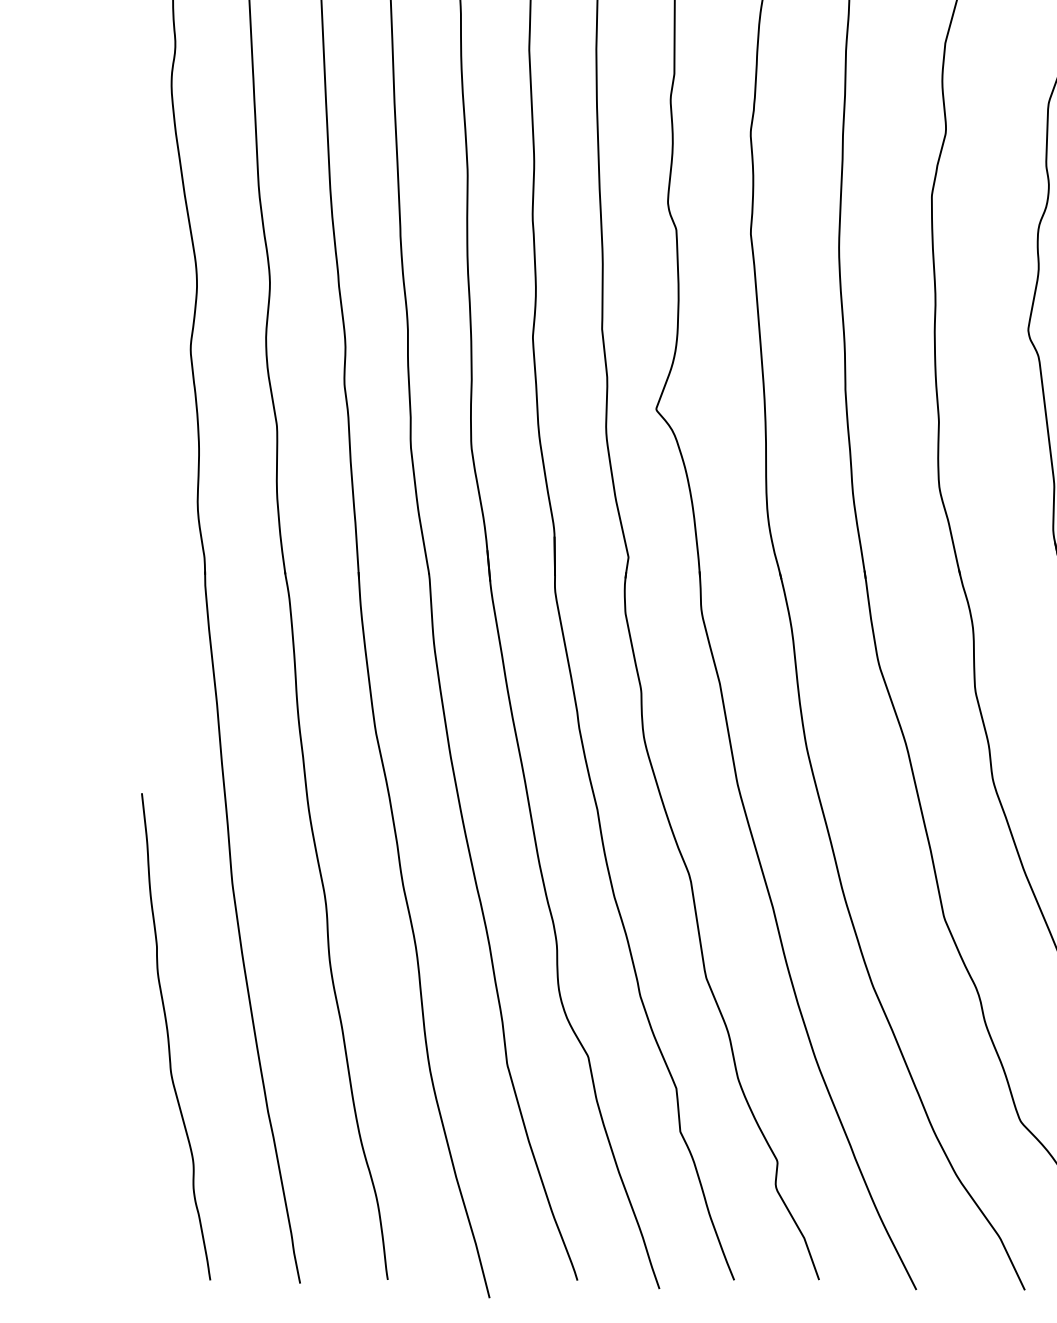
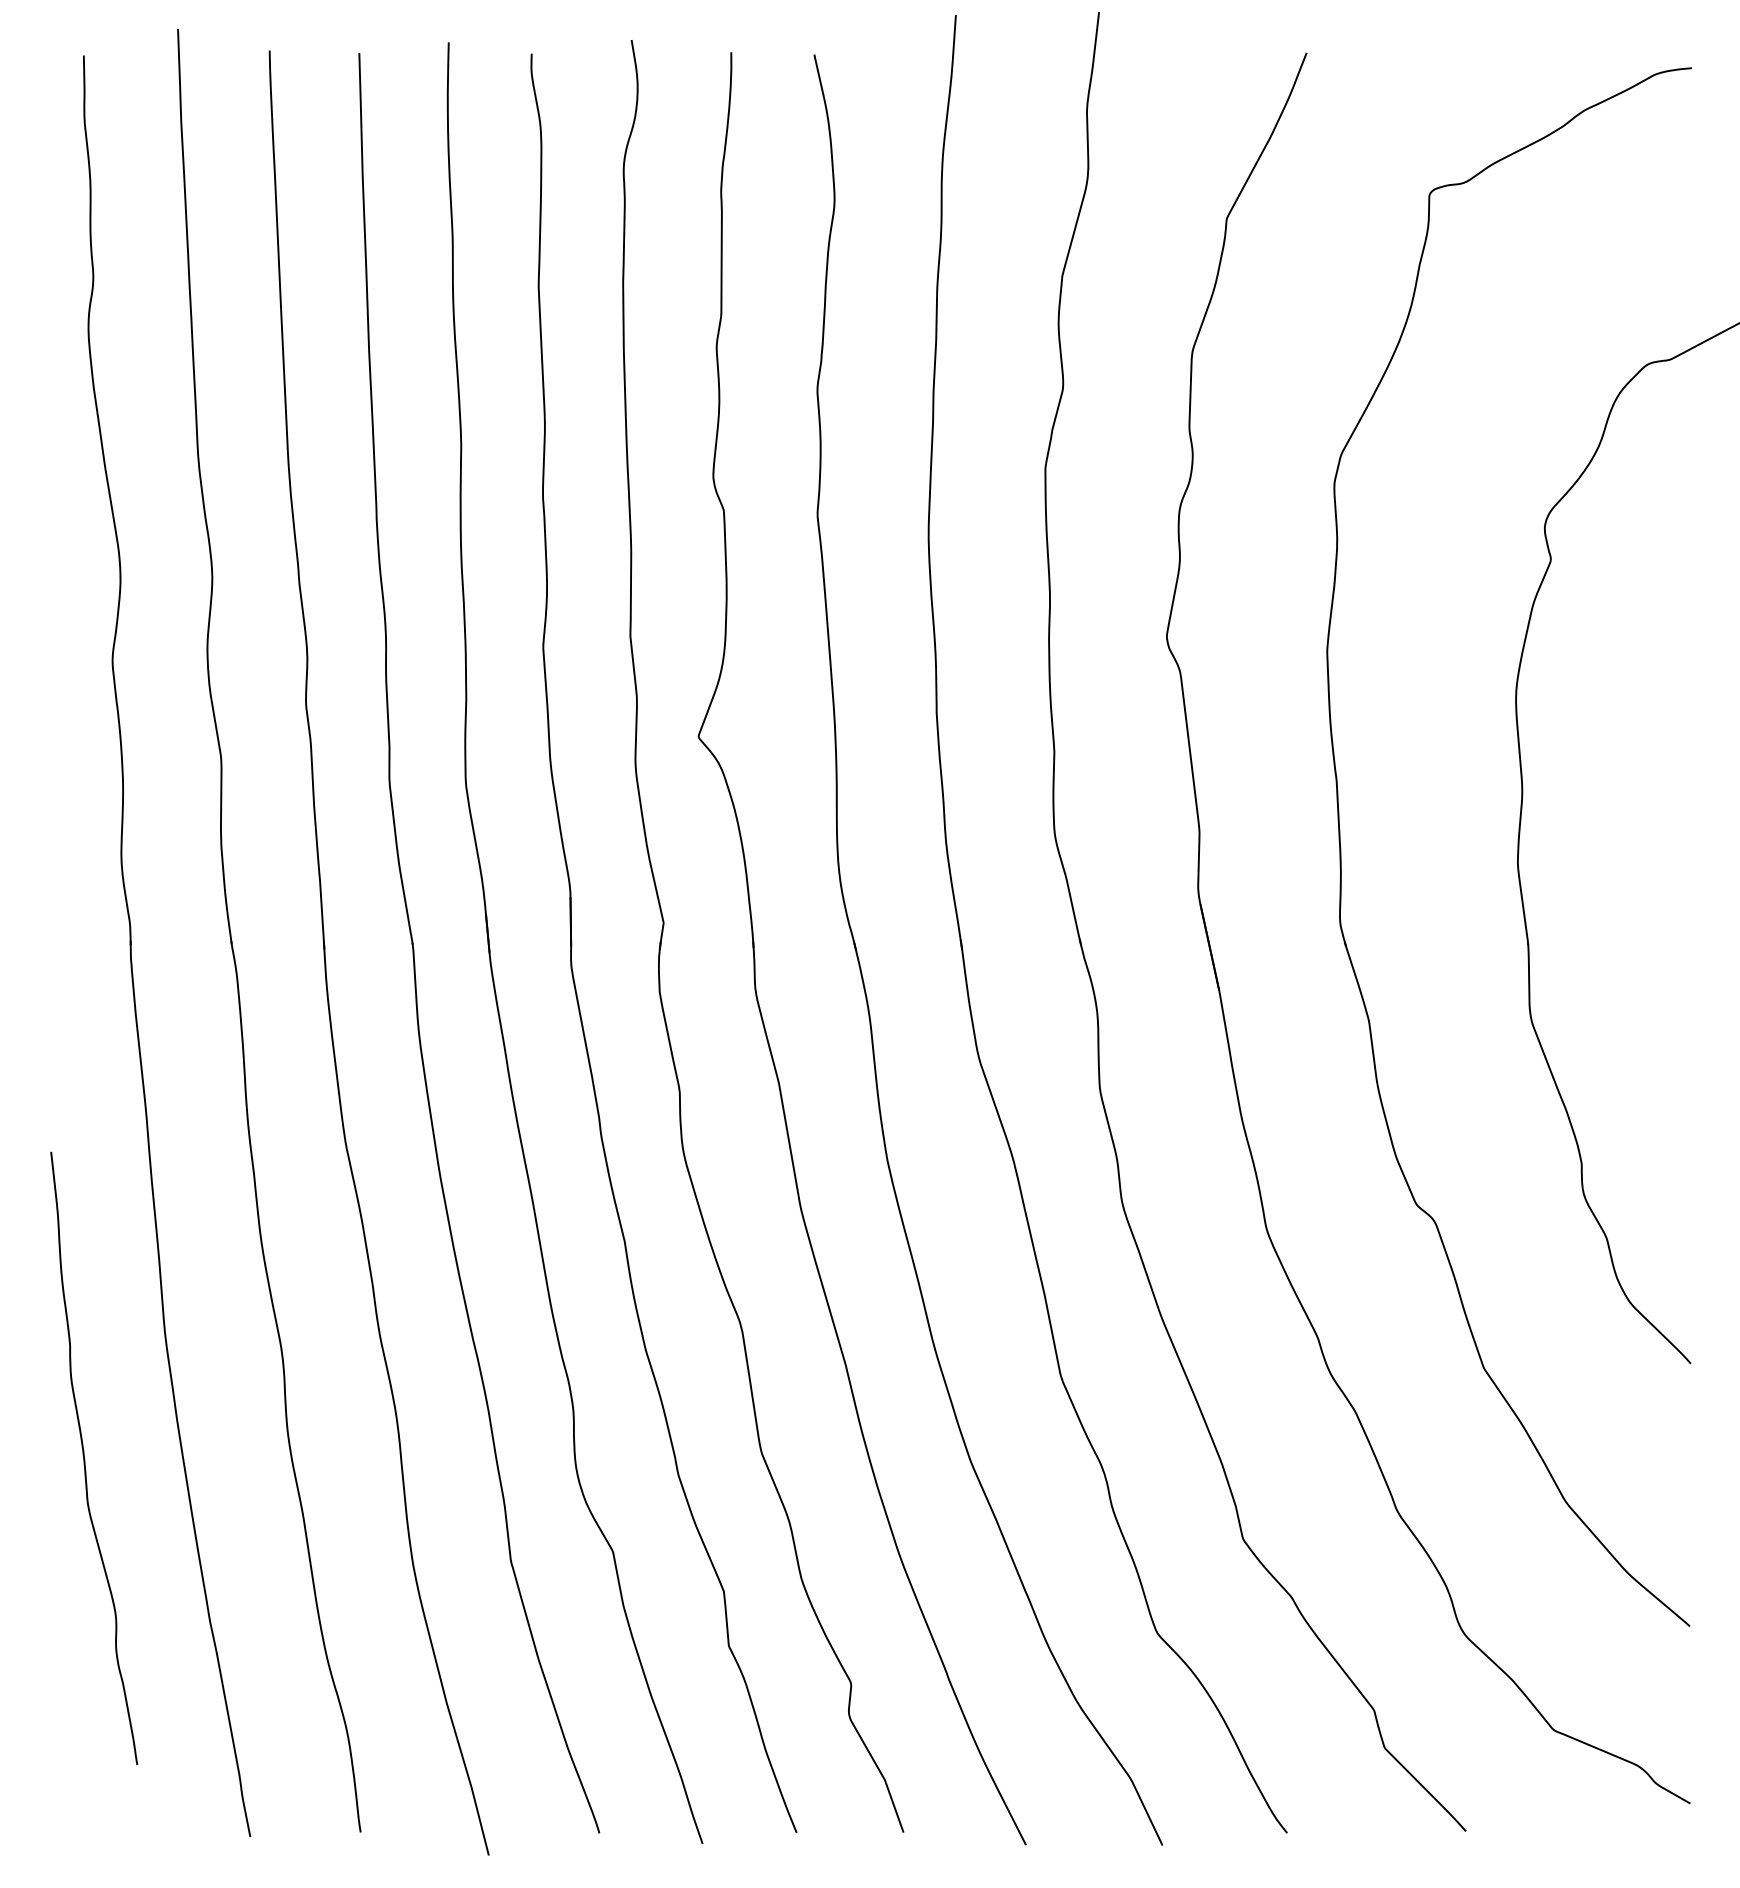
curve: (169, 1037) -> (85, 1459), moved

